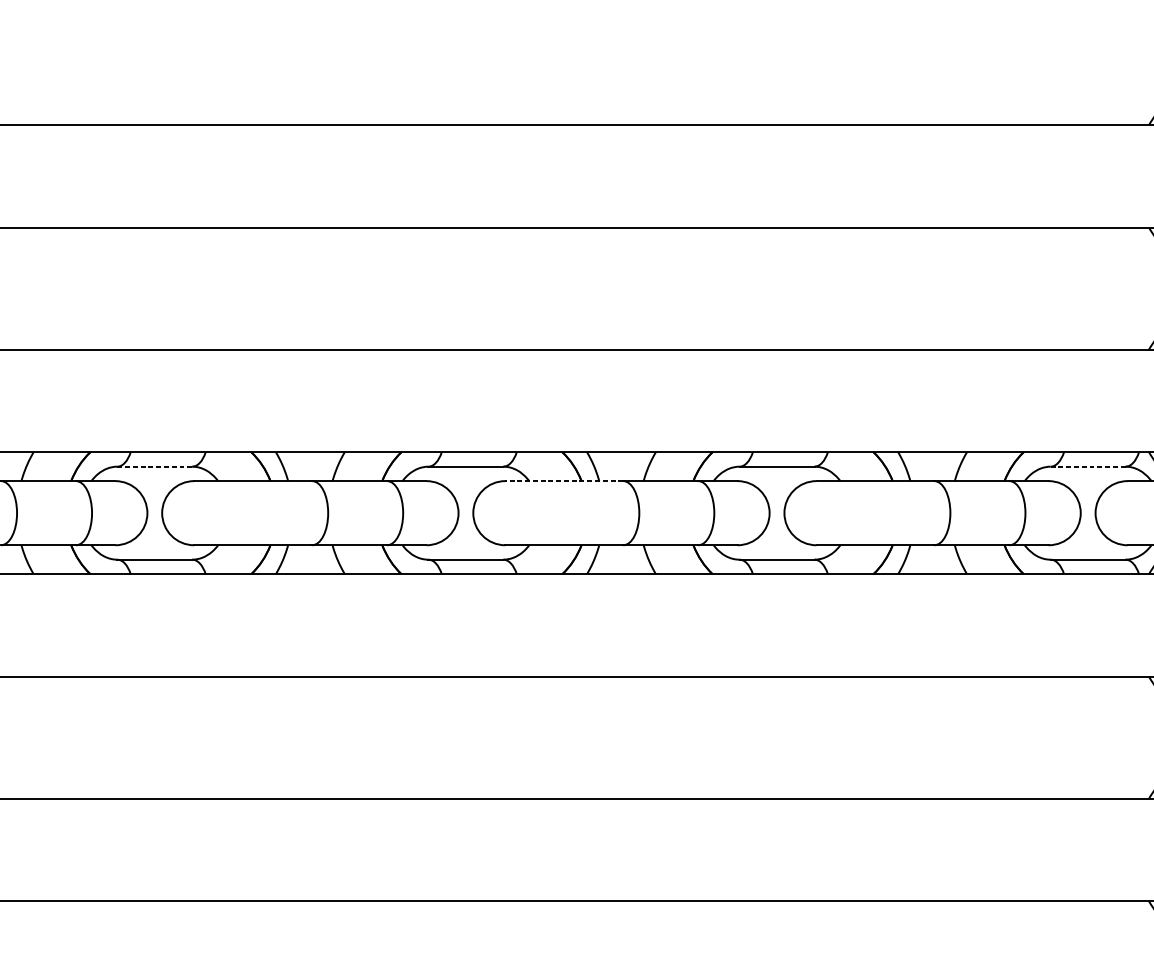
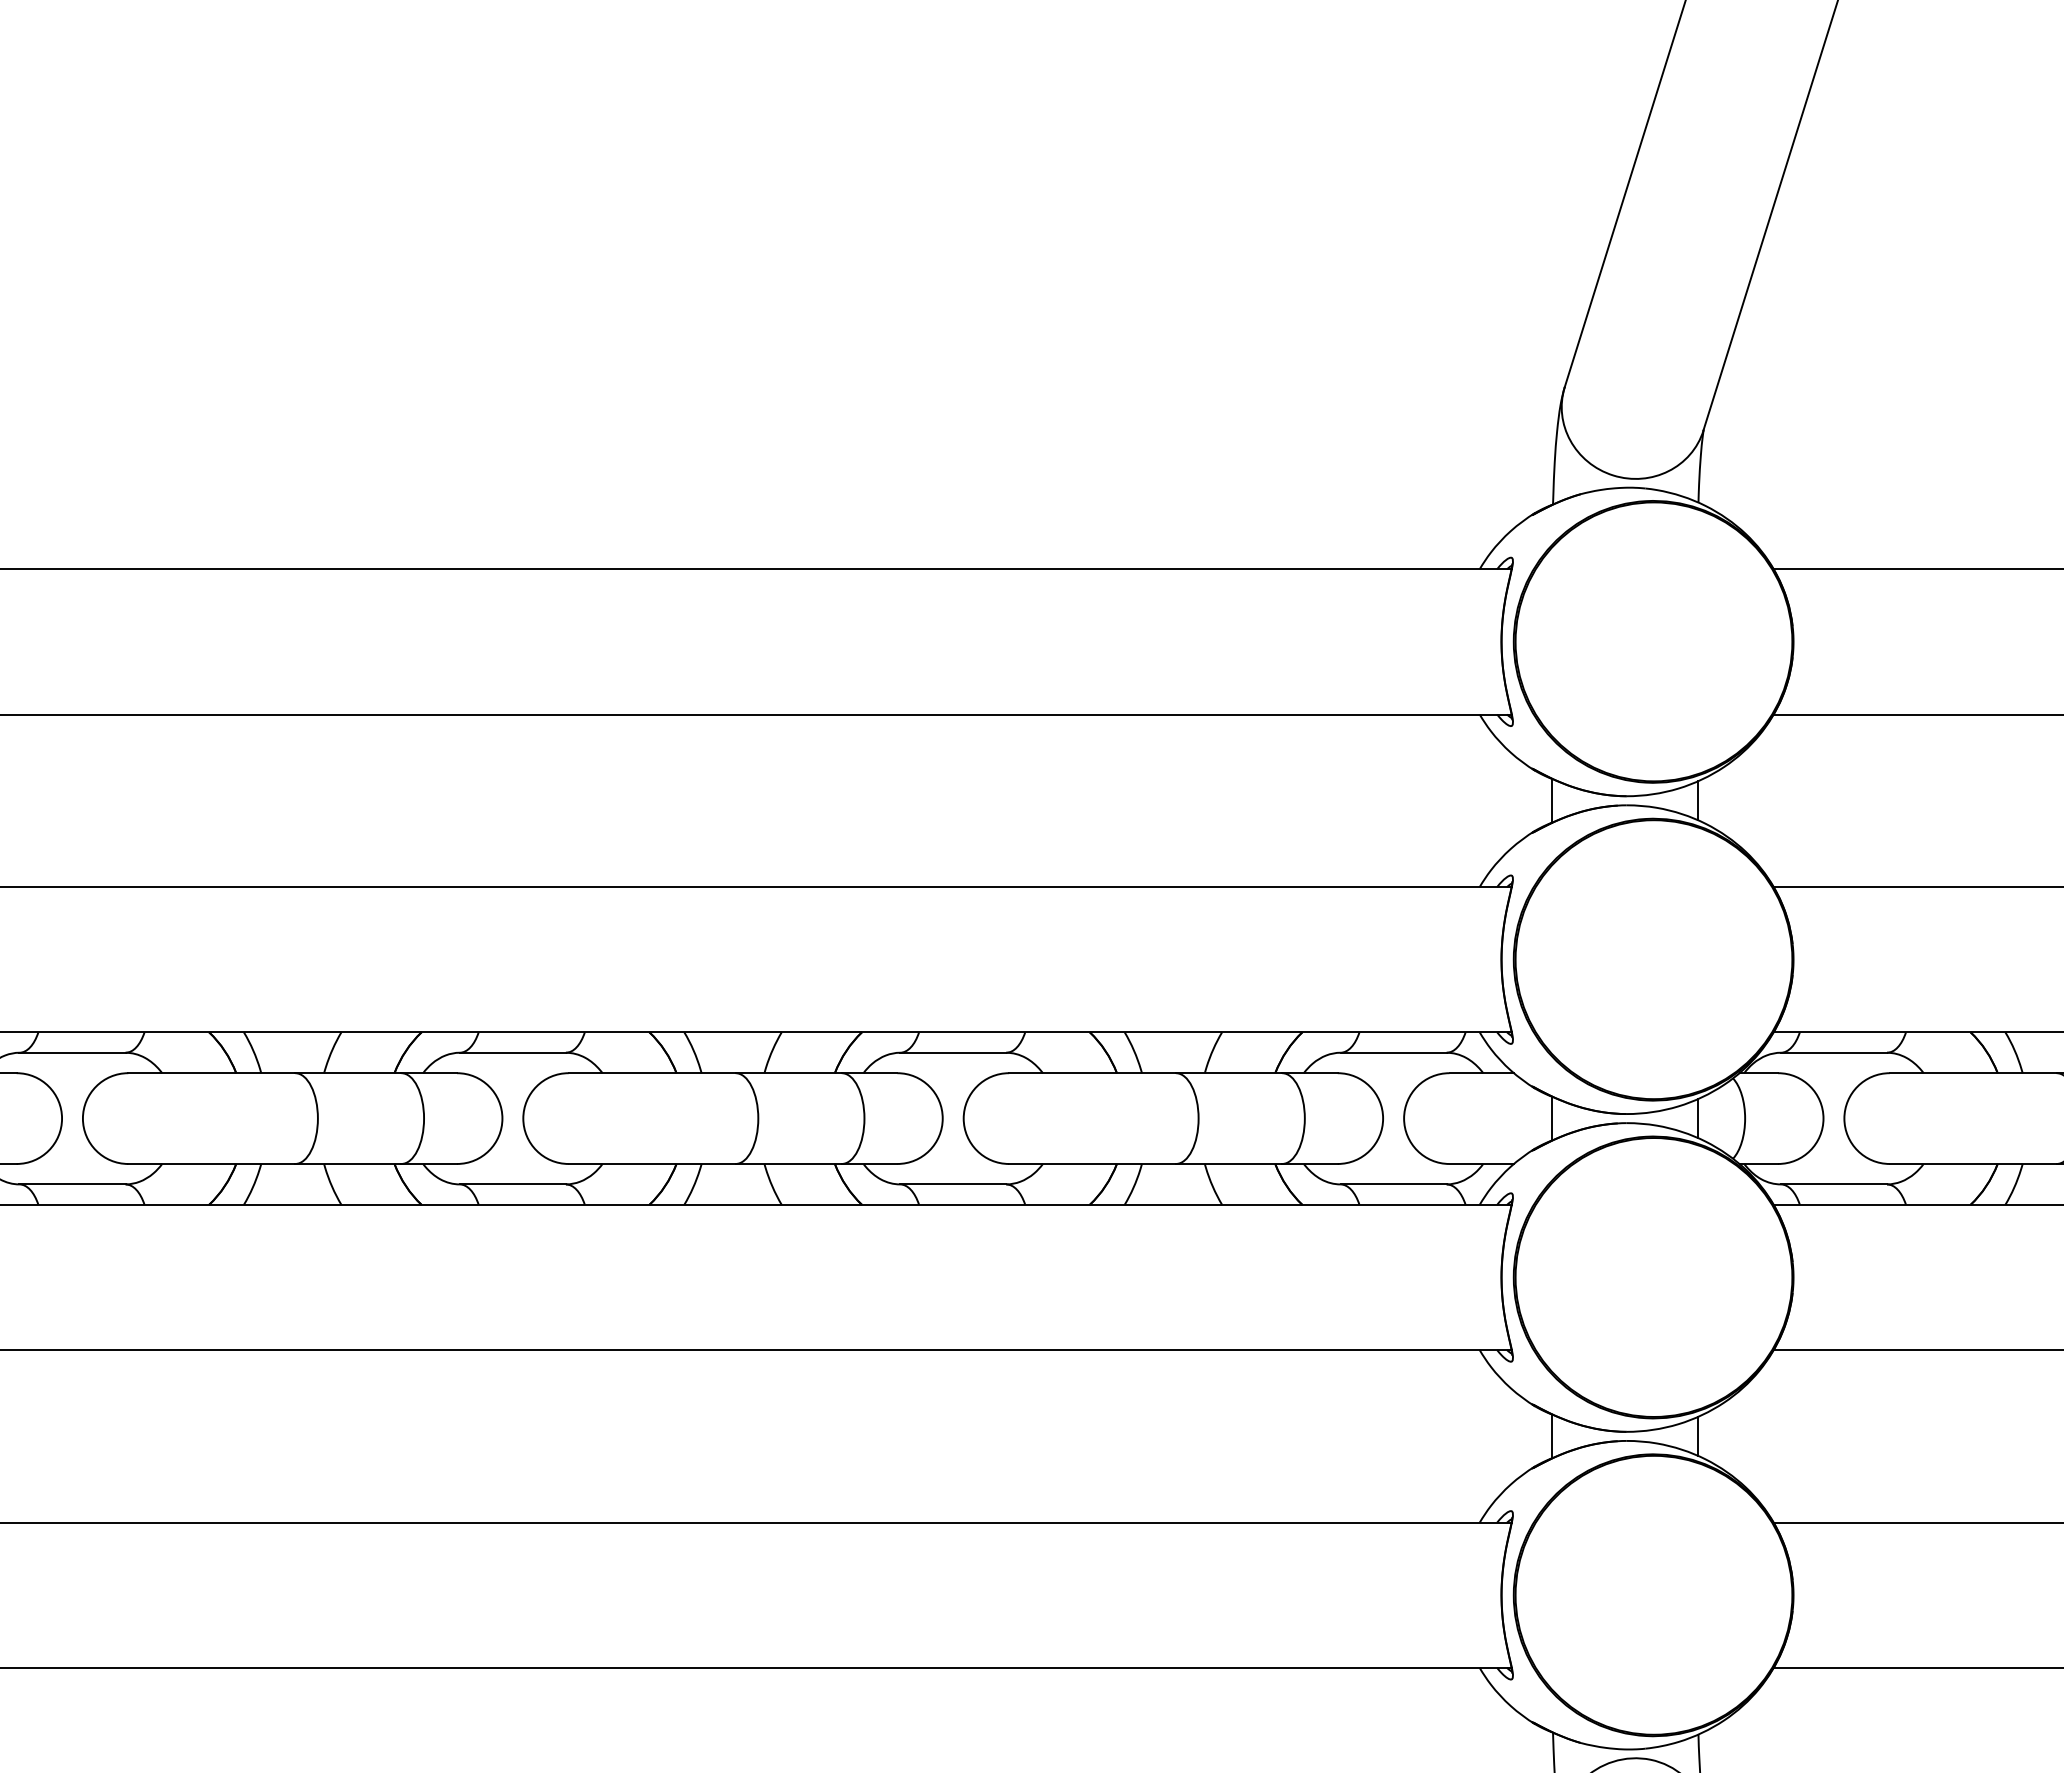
line: (155, 466) -> (73, 1052), dashed -> solid
line: (1088, 466) -> (1394, 1052), dashed -> solid
line: (563, 481) -> (651, 1073), dashed -> solid

